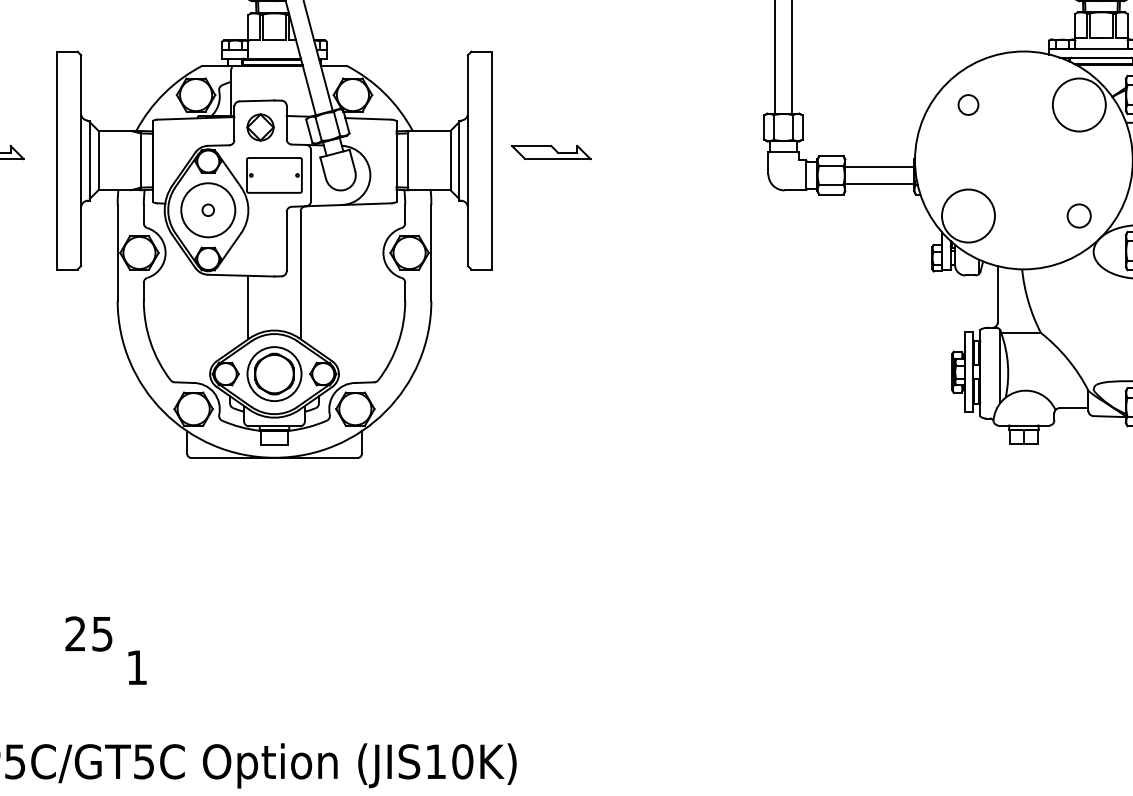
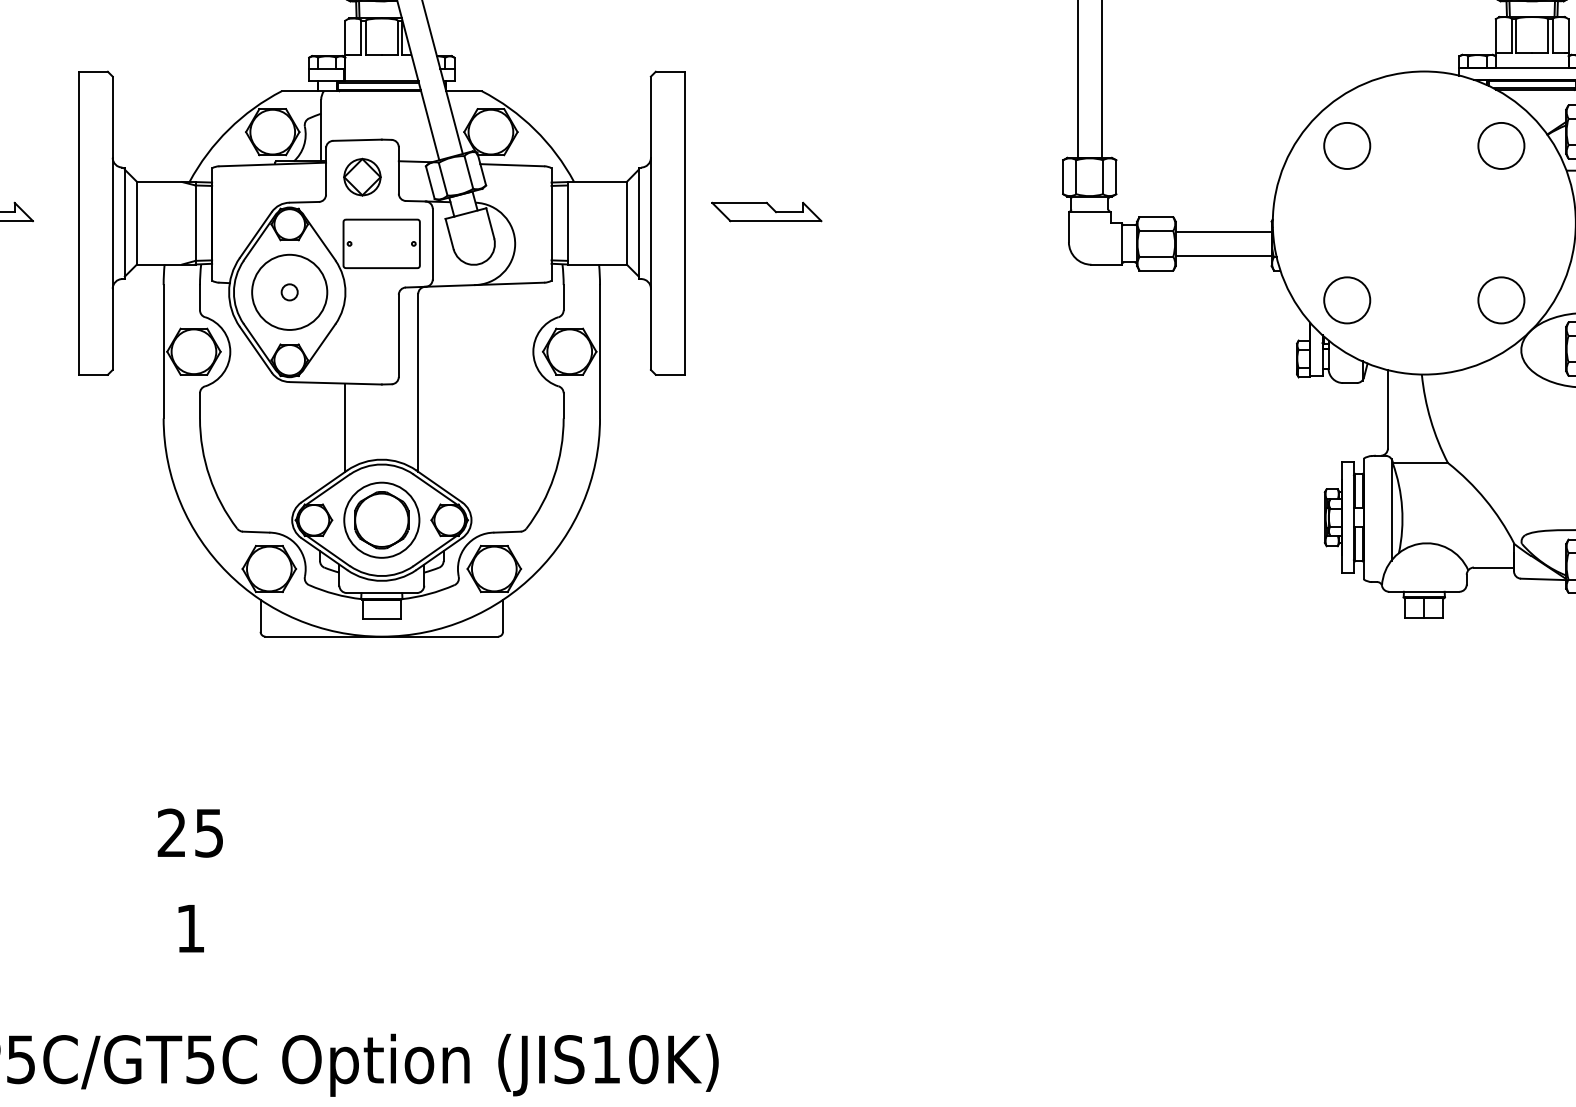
circle: (968, 104) -> (1347, 145), size x1.67
circle: (1078, 104) -> (1500, 145), size x0.62
circle: (968, 215) -> (1347, 299), size x0.62
circle: (1078, 215) -> (1500, 299), size x1.43
text: (88, 633) -> (189, 832), moved

